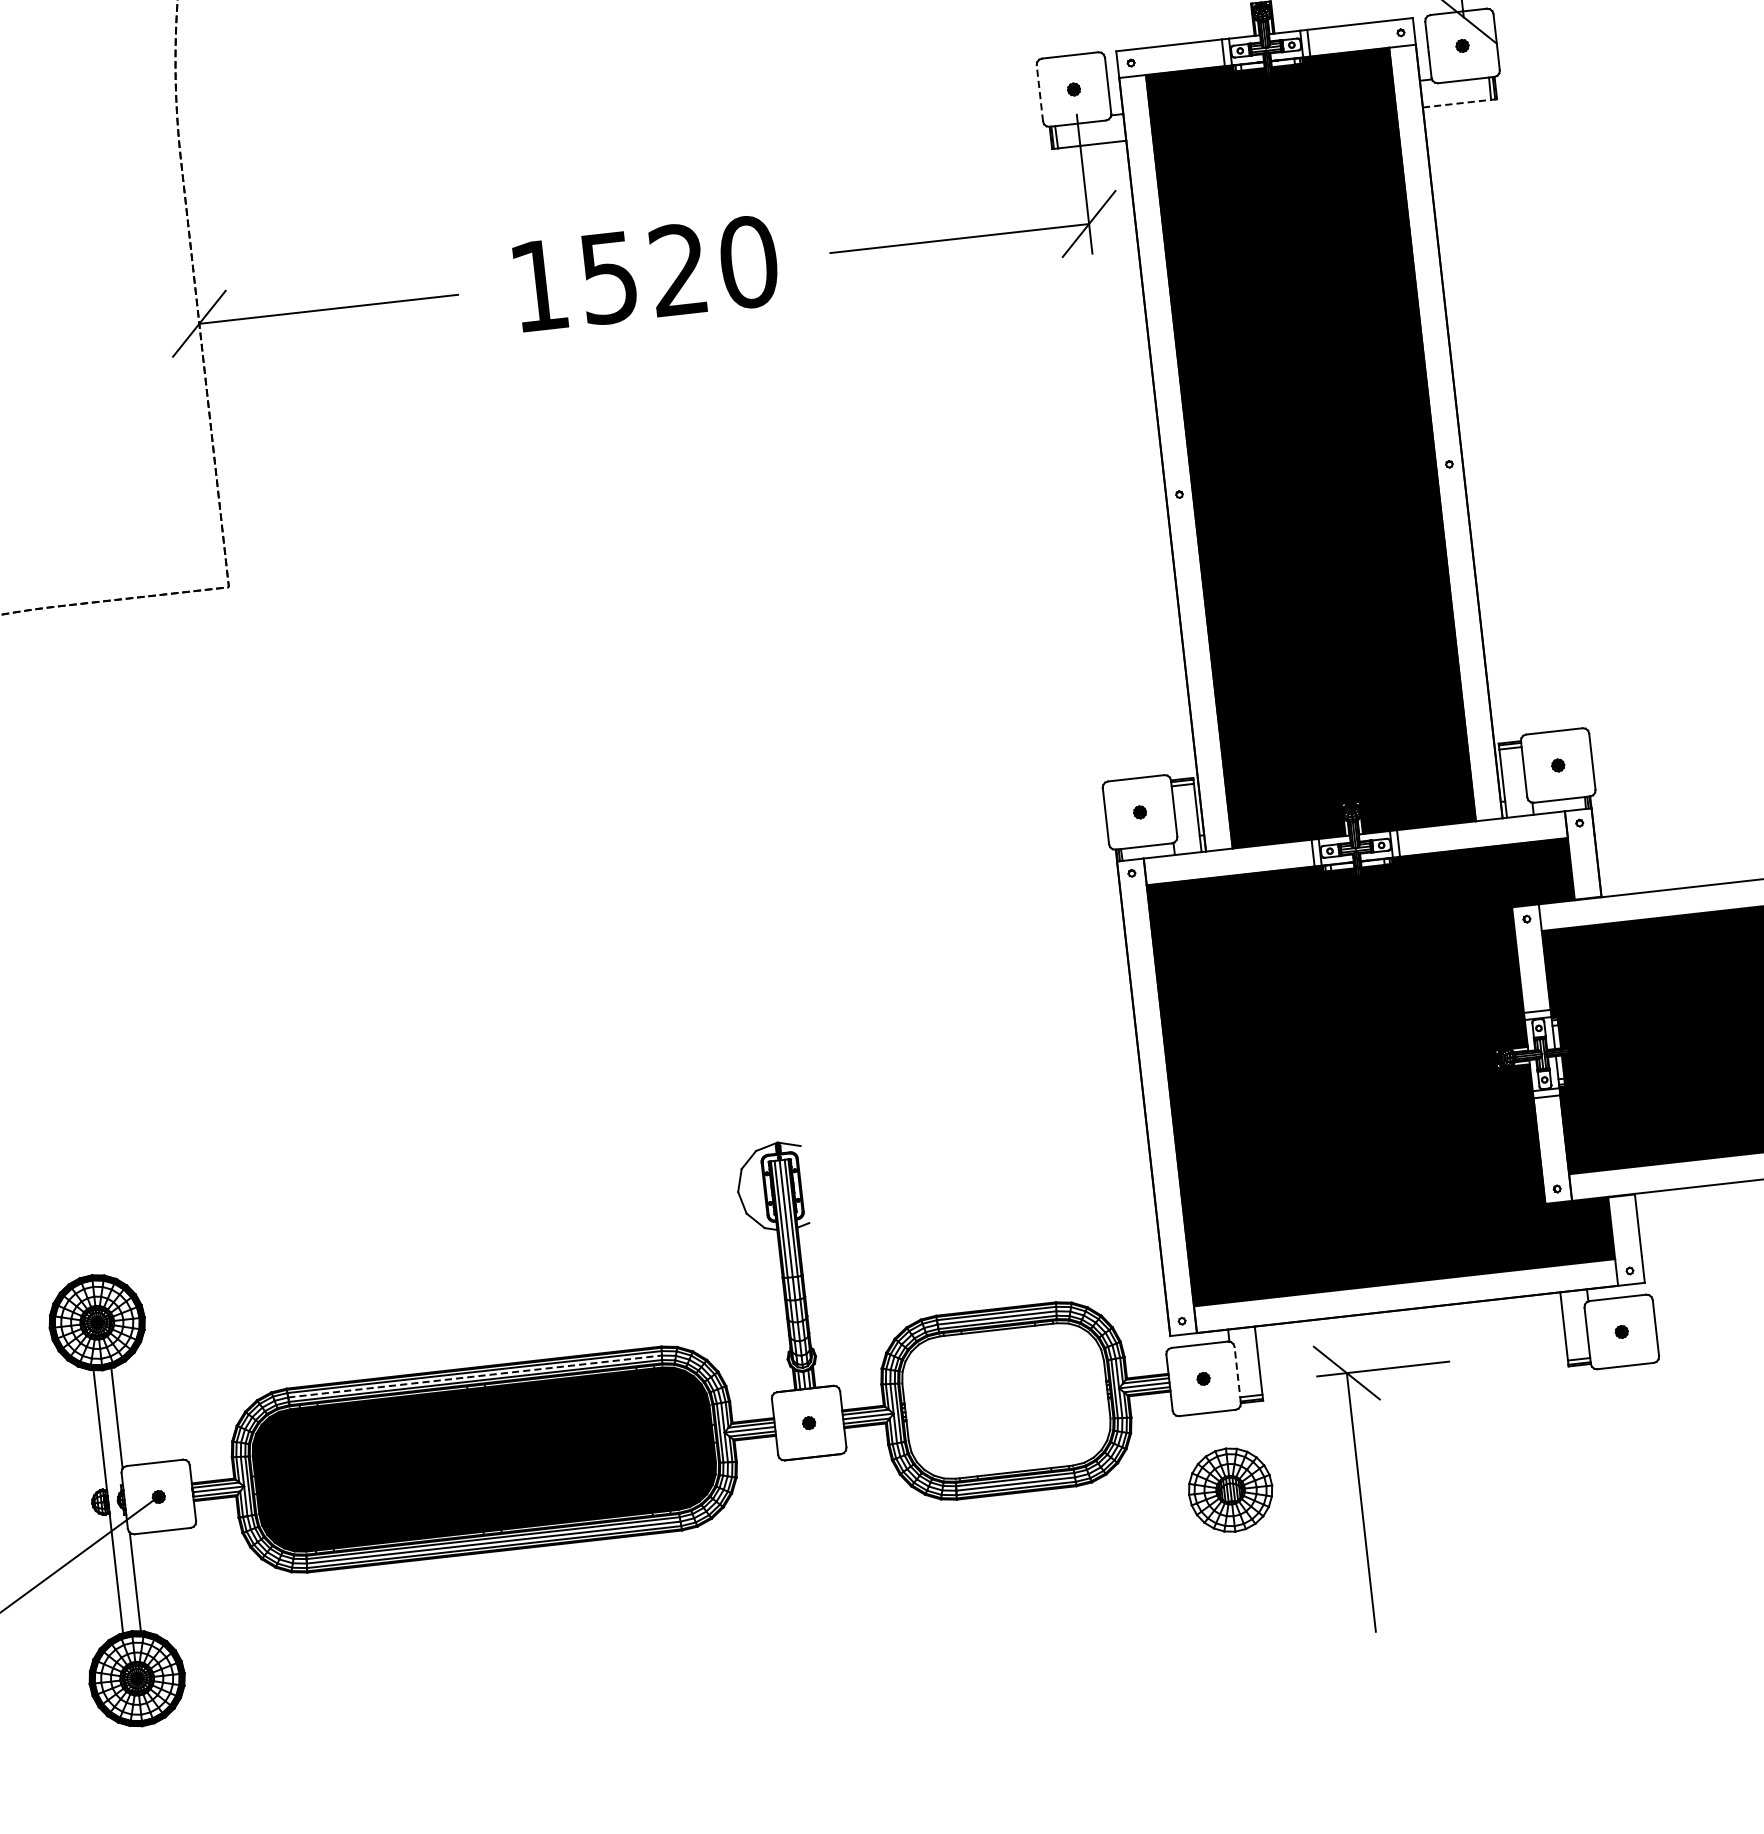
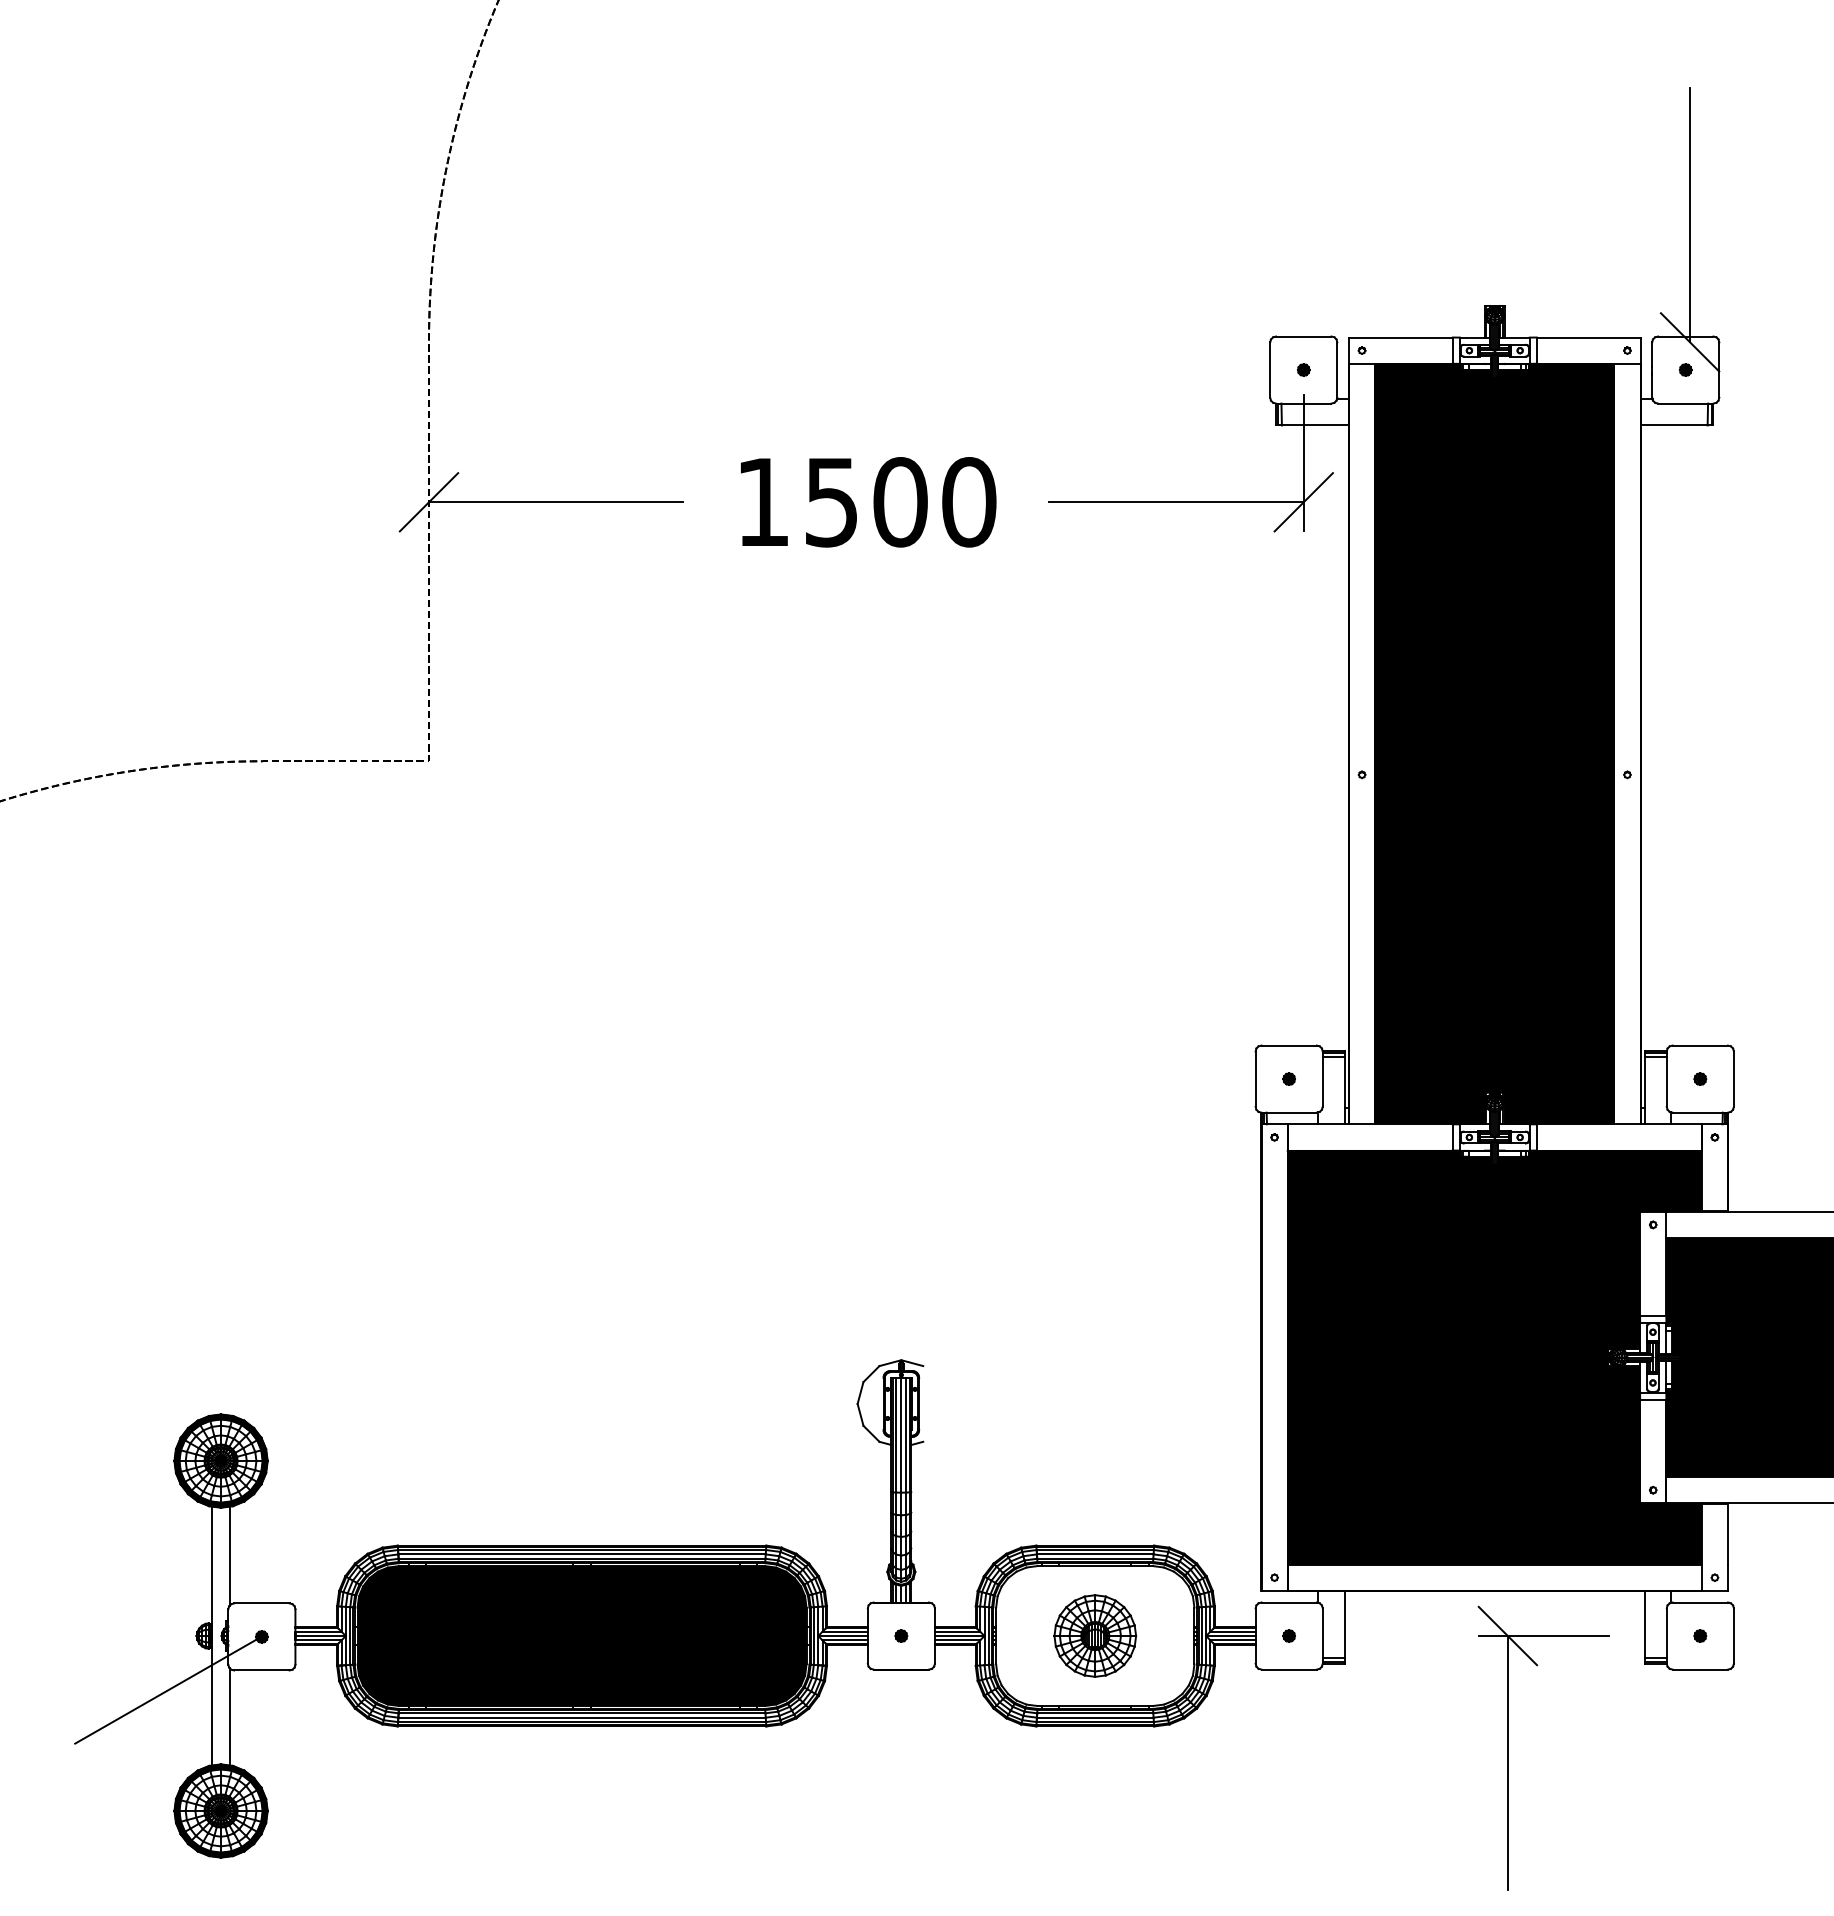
line: (1040, 93) -> (1270, 370), dashed -> solid
line: (1457, 103) -> (1674, 425), dashed -> solid
text: (678, 270) -> (900, 502), 1520 -> 1500
line: (1237, 1375) -> (1322, 1636), dashed -> solid
line: (475, 1376) -> (582, 1554), dashed -> solid
part: (1360, 1486) -> (1508, 1747), moved
part: (1230, 1489) -> (1095, 1635), moved

